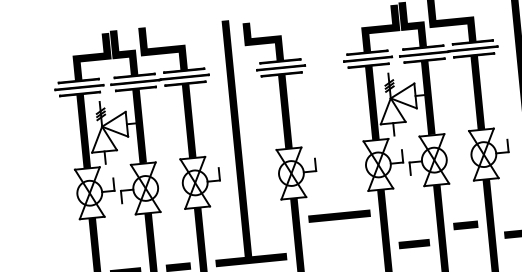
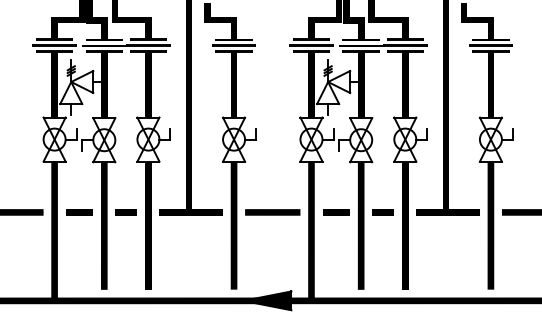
line: (339, 216) -> (272, 212), moved
line: (464, 225) -> (382, 212), moved

